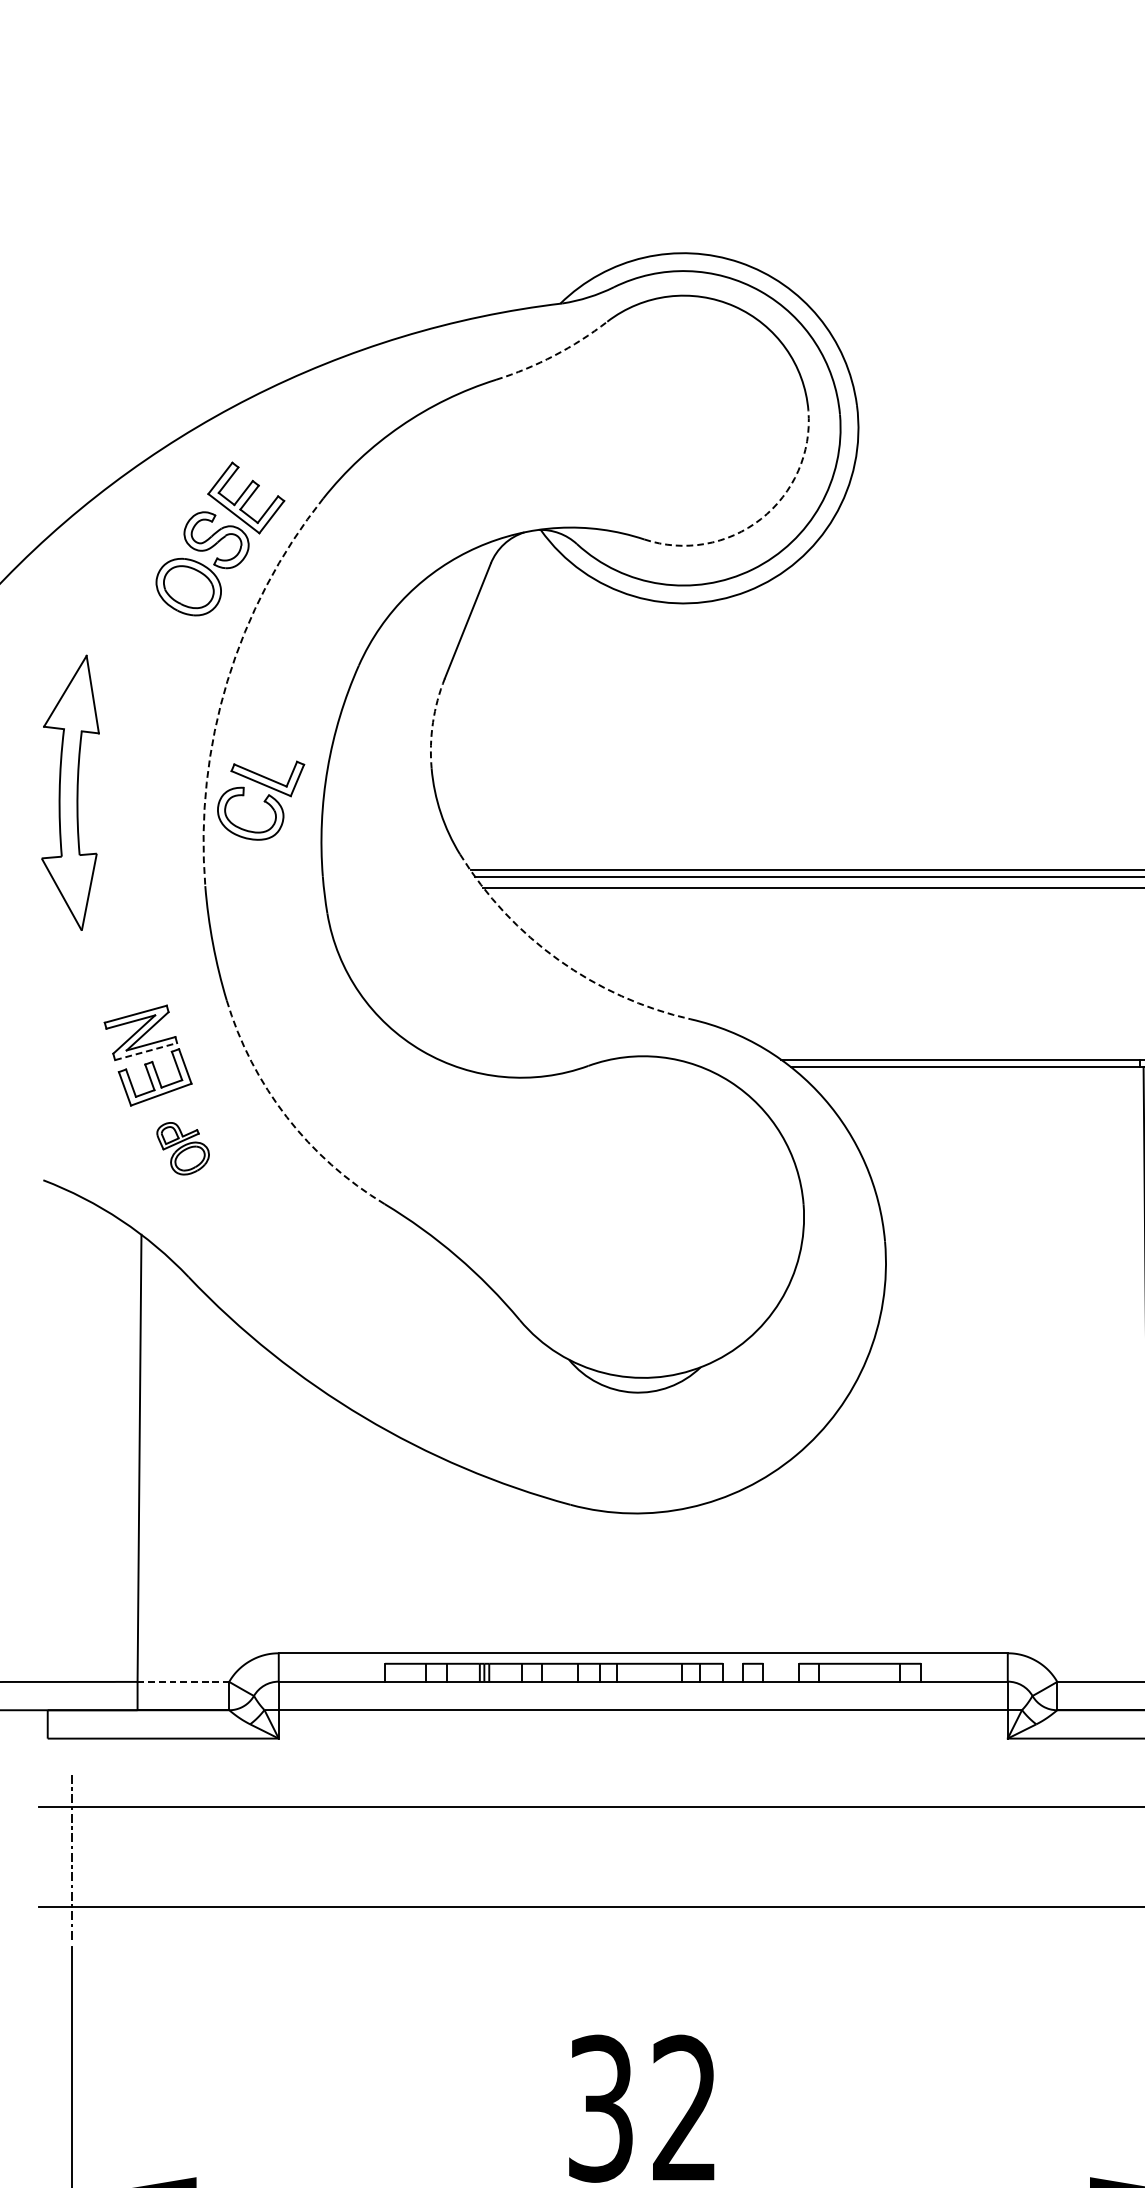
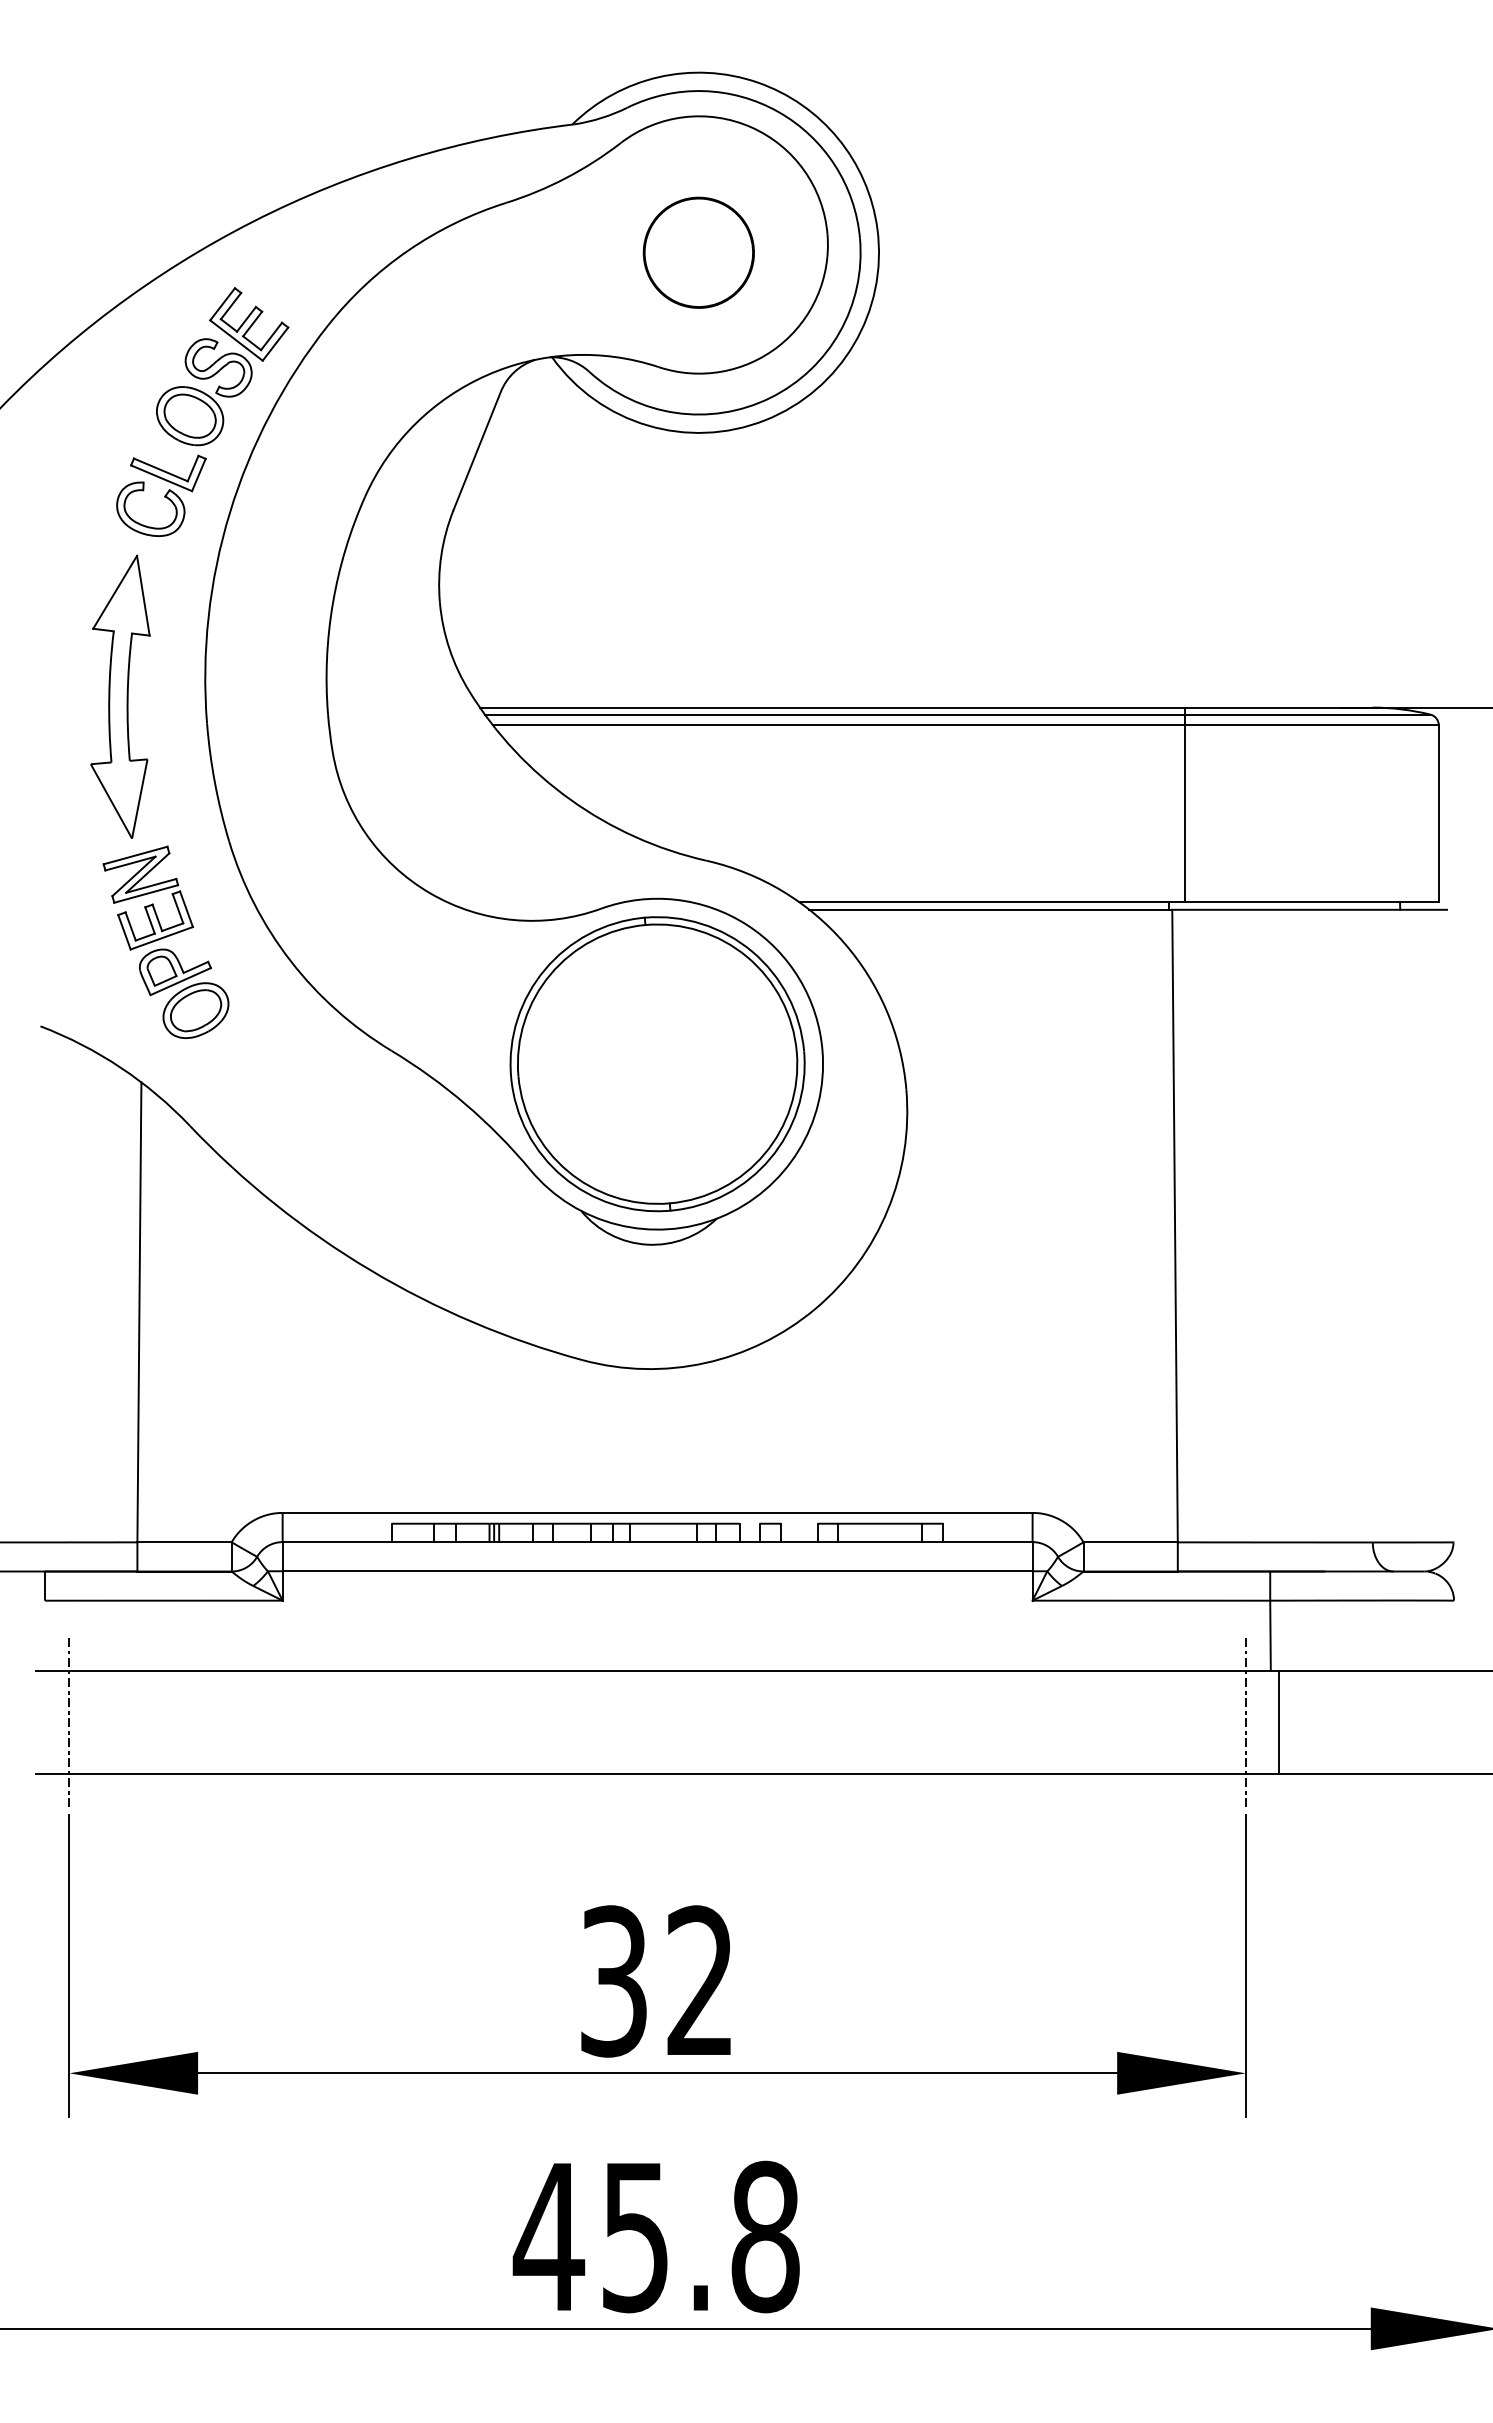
arc: (554, 356) -> (566, 178), dashed -> solid
part: (683, 428) -> (698, 252), added
arc: (760, 519) -> (778, 346), dashed -> solid
arc: (227, 680) -> (229, 512), dashed -> solid
arc: (433, 722) -> (441, 555), dashed -> solid
part: (70, 792) -> (120, 696), moved
part: (261, 800) -> (161, 495), moved
arc: (558, 959) -> (570, 799), dashed -> solid
line: (146, 1051) -> (146, 893), dashed -> solid
arc: (286, 1117) -> (290, 961), dashed -> solid
part: (183, 1148) -> (184, 993), size x1.67
part: (643, 1217) -> (657, 1064), added
line: (184, 1682) -> (185, 1542), dashed -> solid

